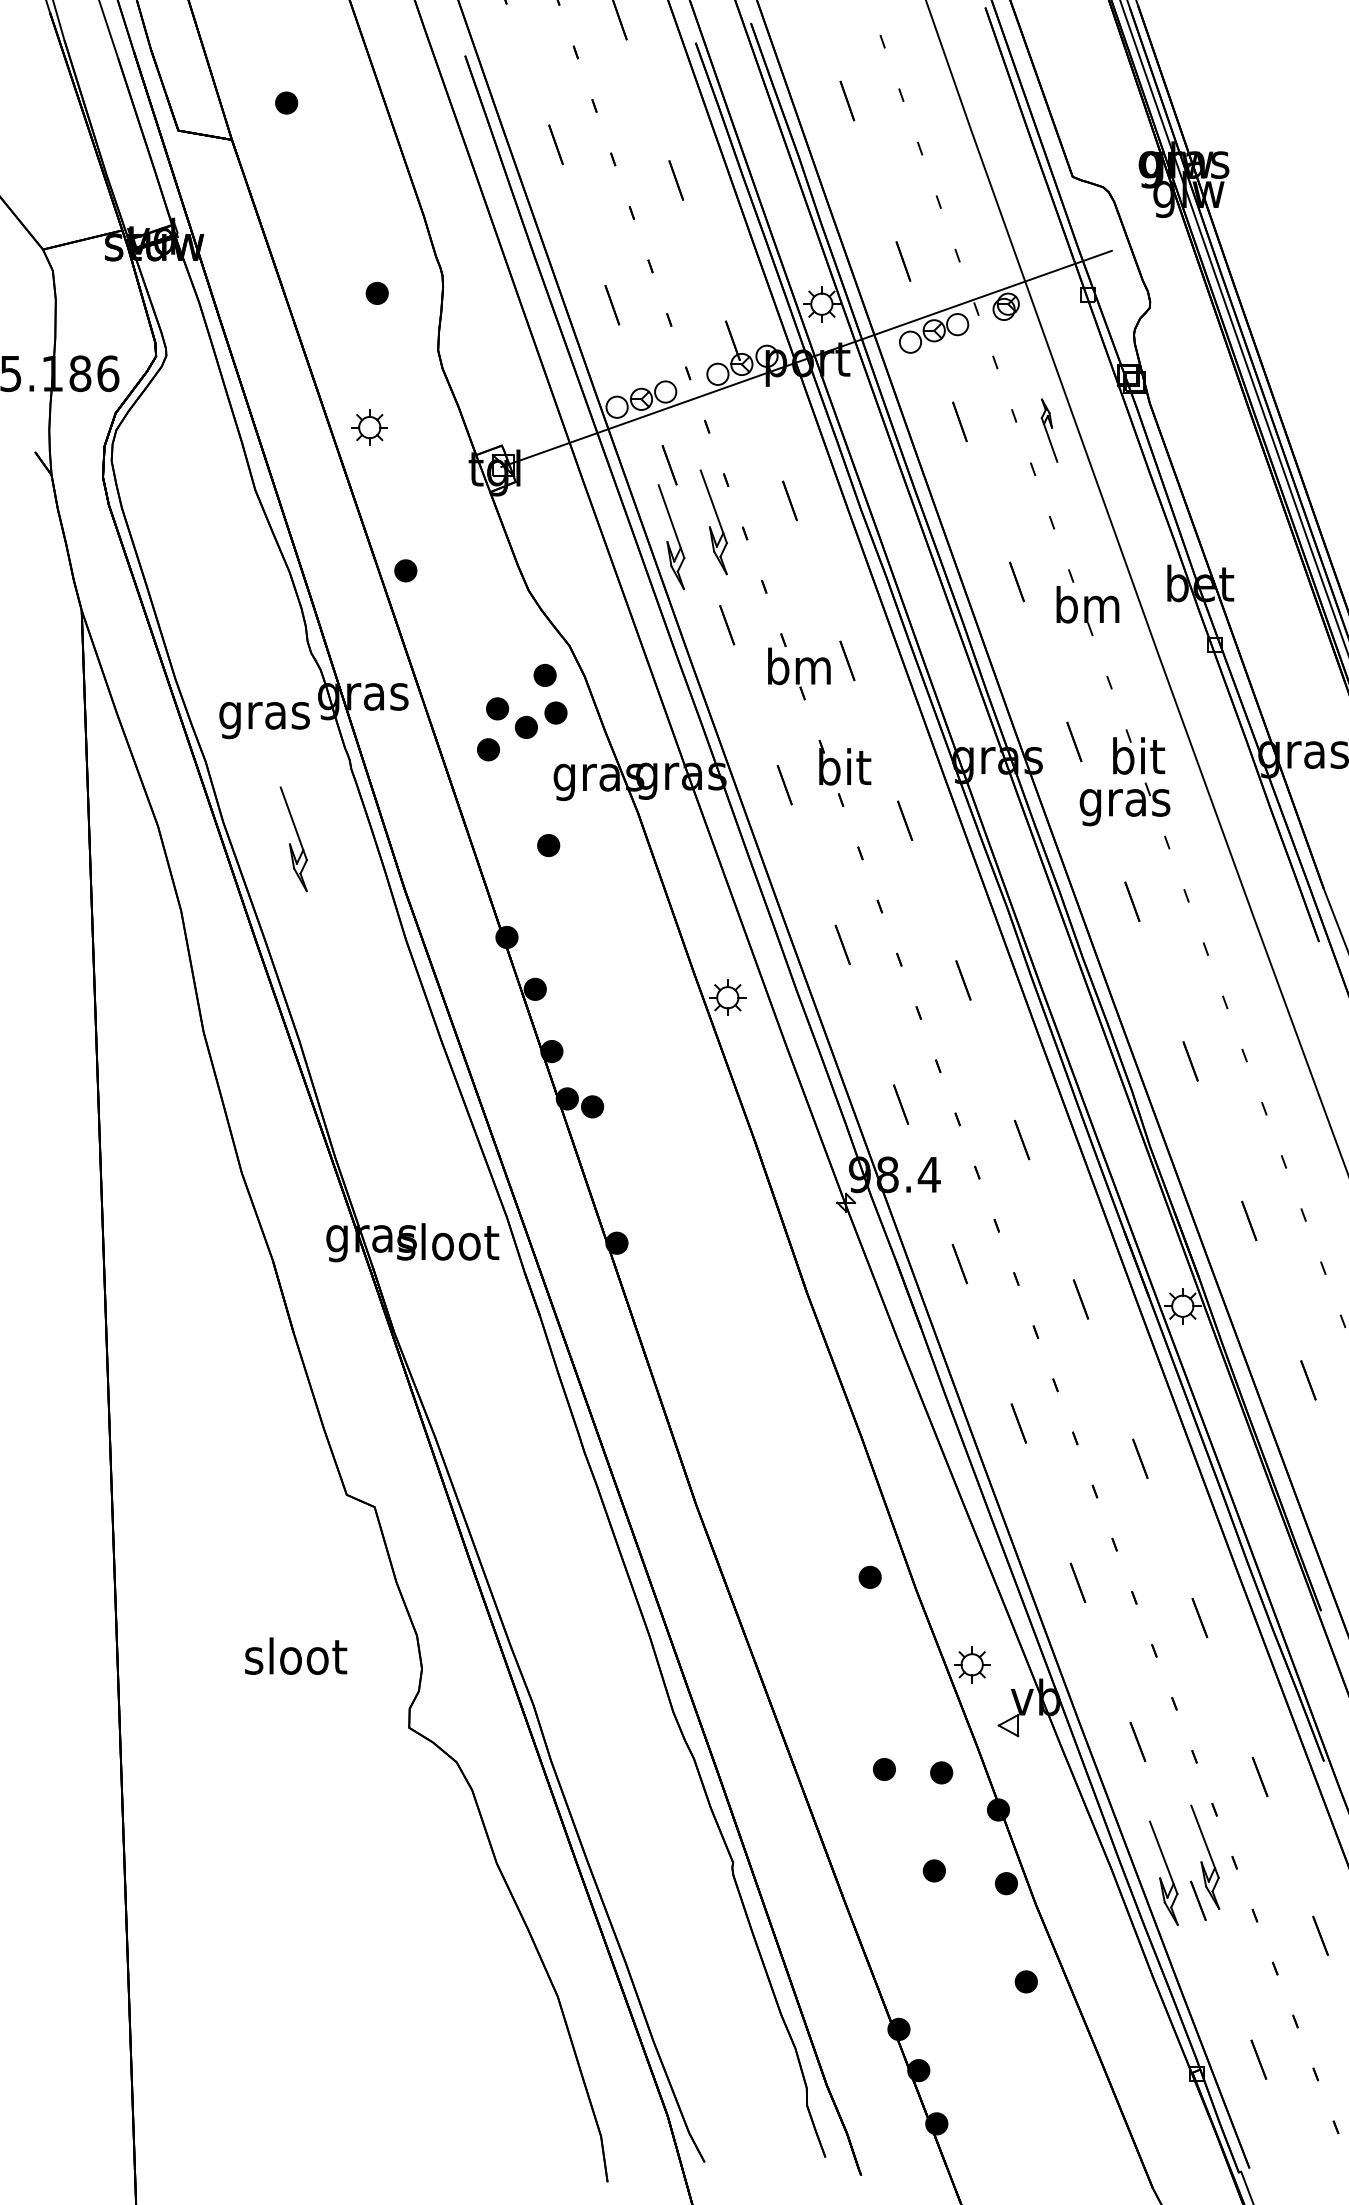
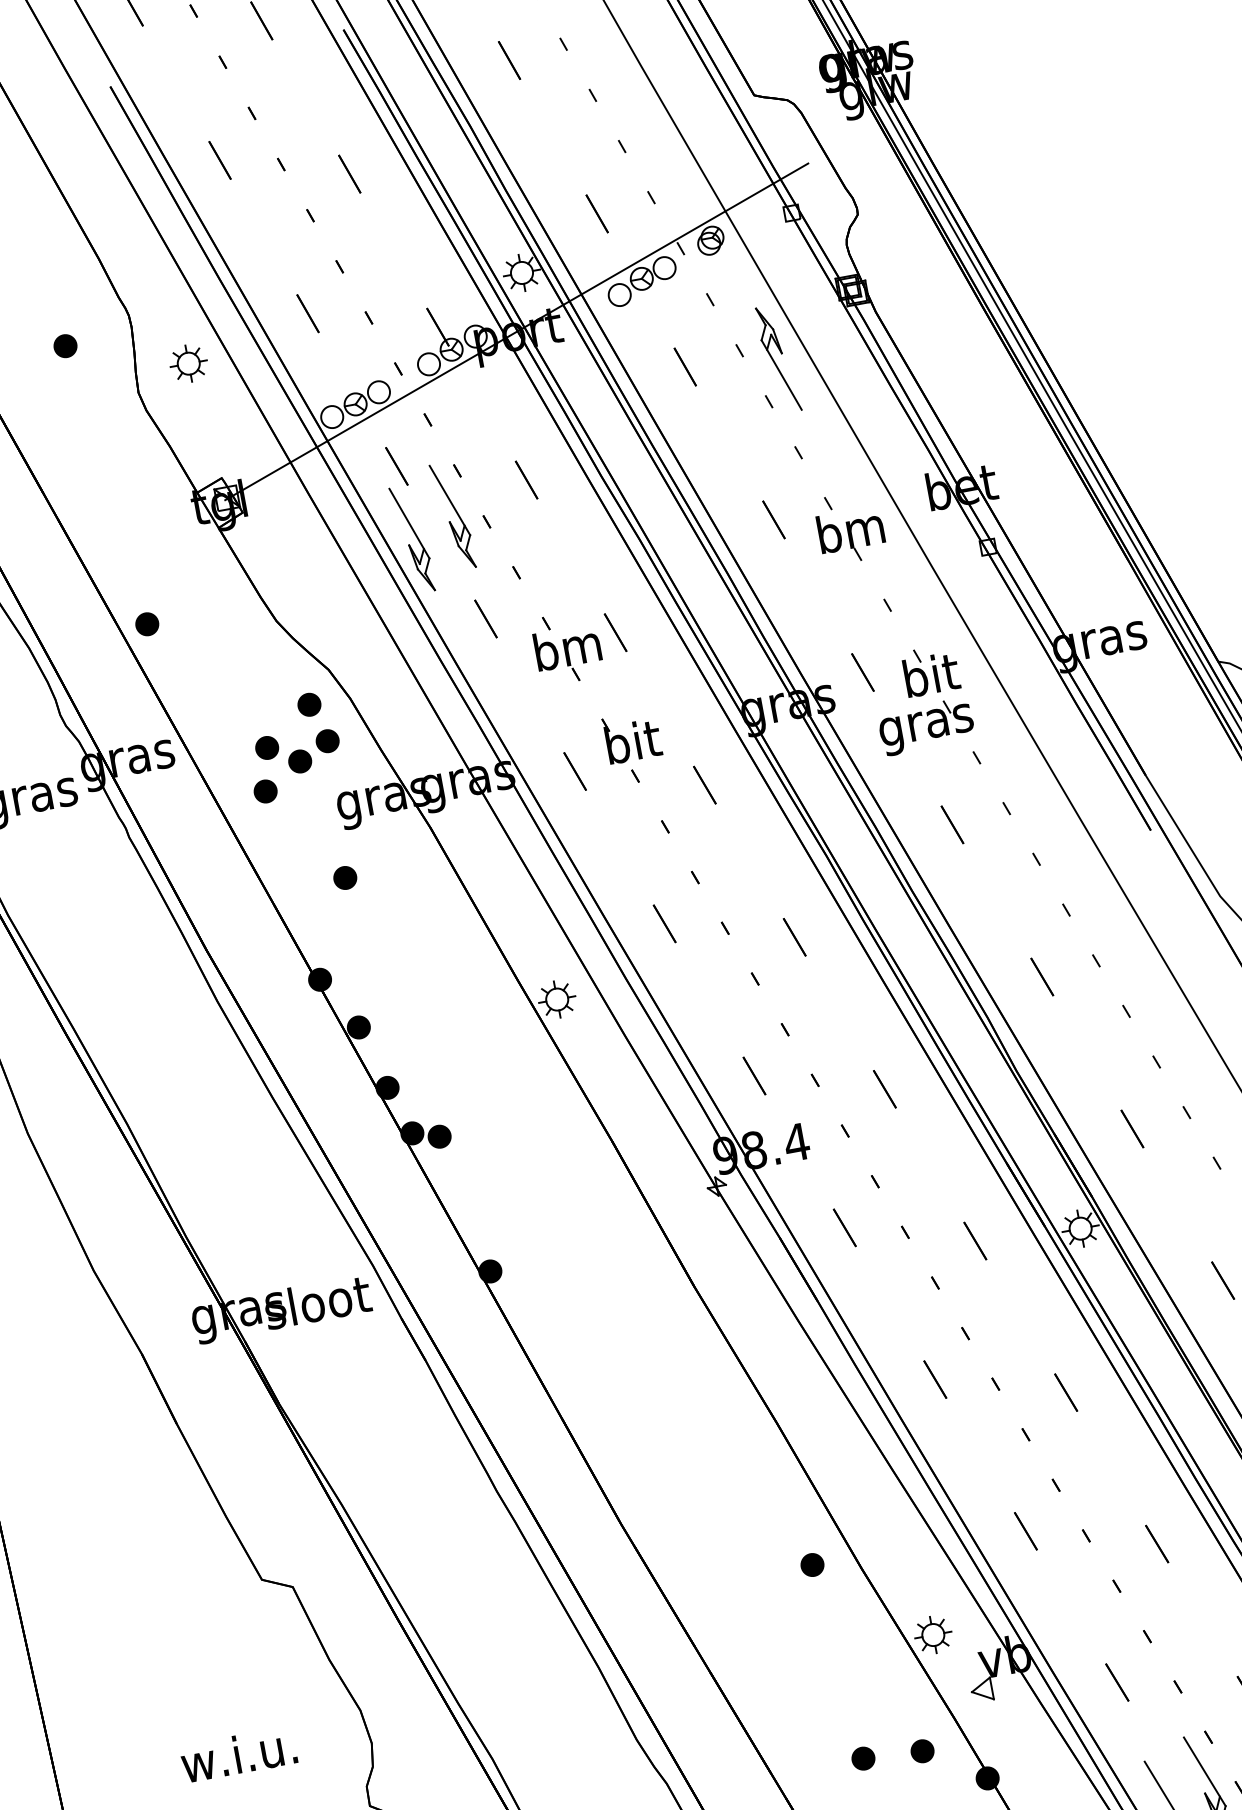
part: (369, 427) -> (188, 363), moved
part: (1049, 430) -> (778, 358), size x1.67
part: (293, 839) -> (83, 920), removed
text: (293, 1655) -> (237, 1754), sloot -> w.i.u.

